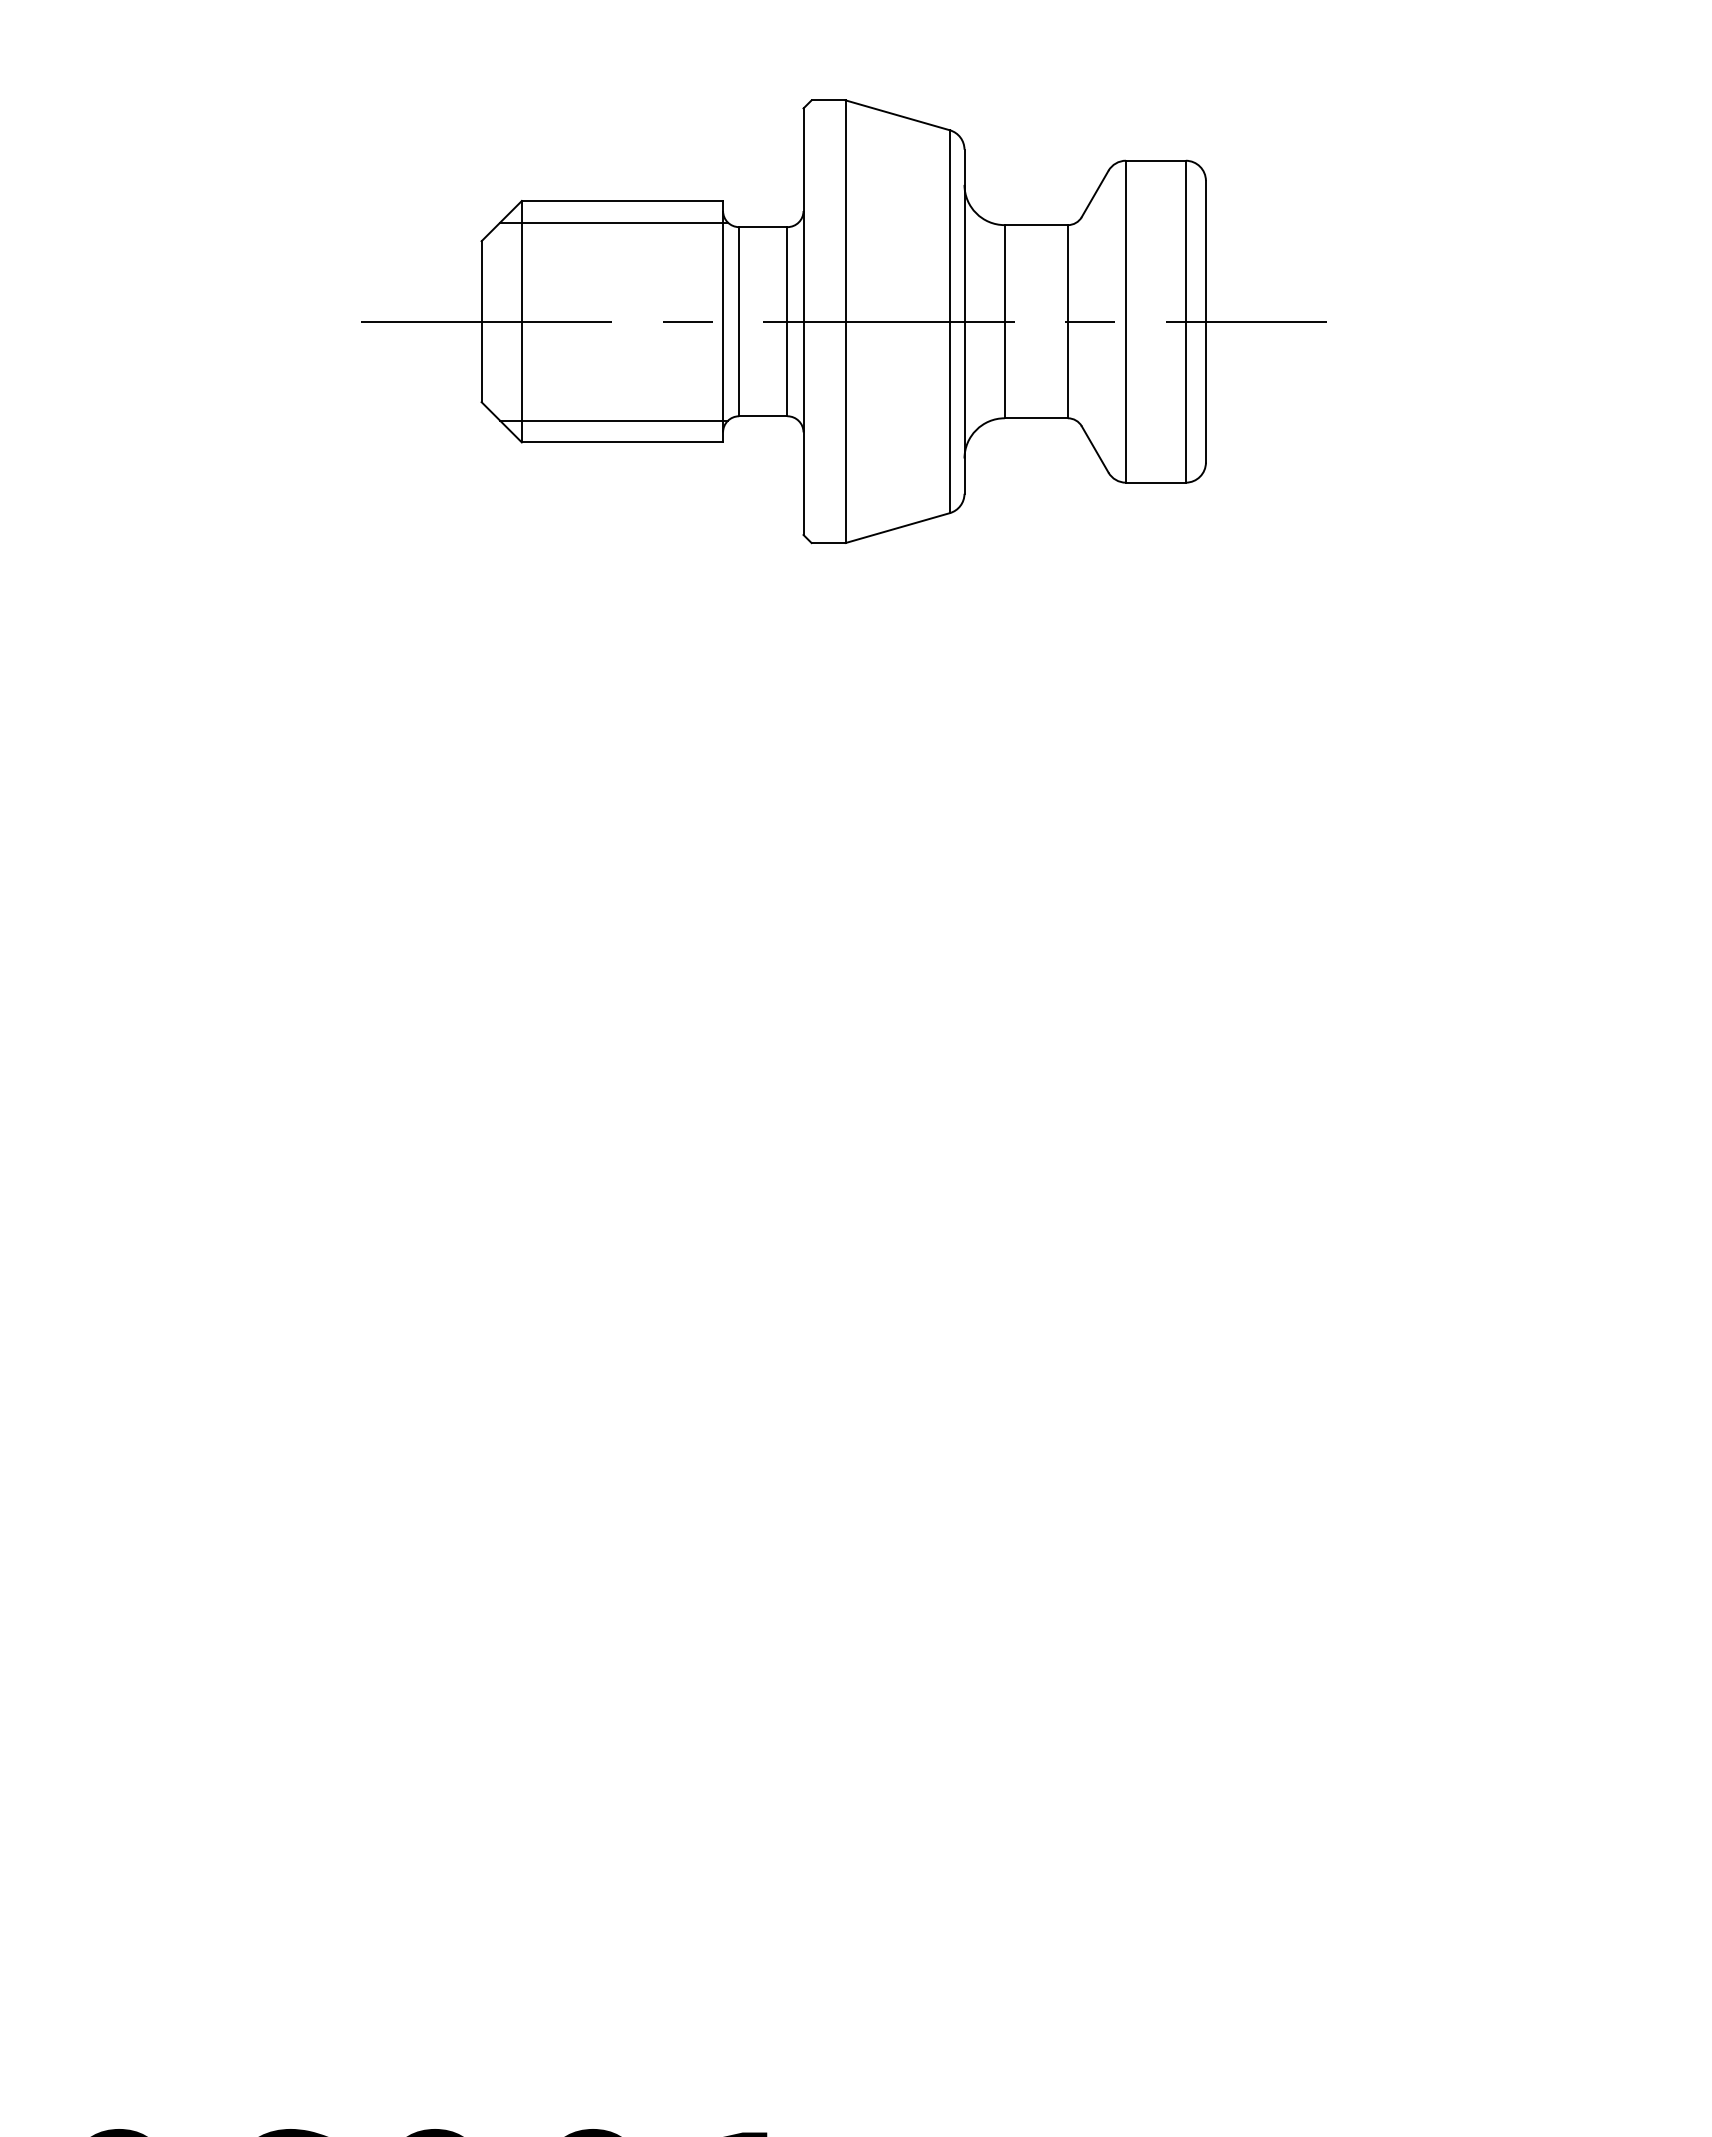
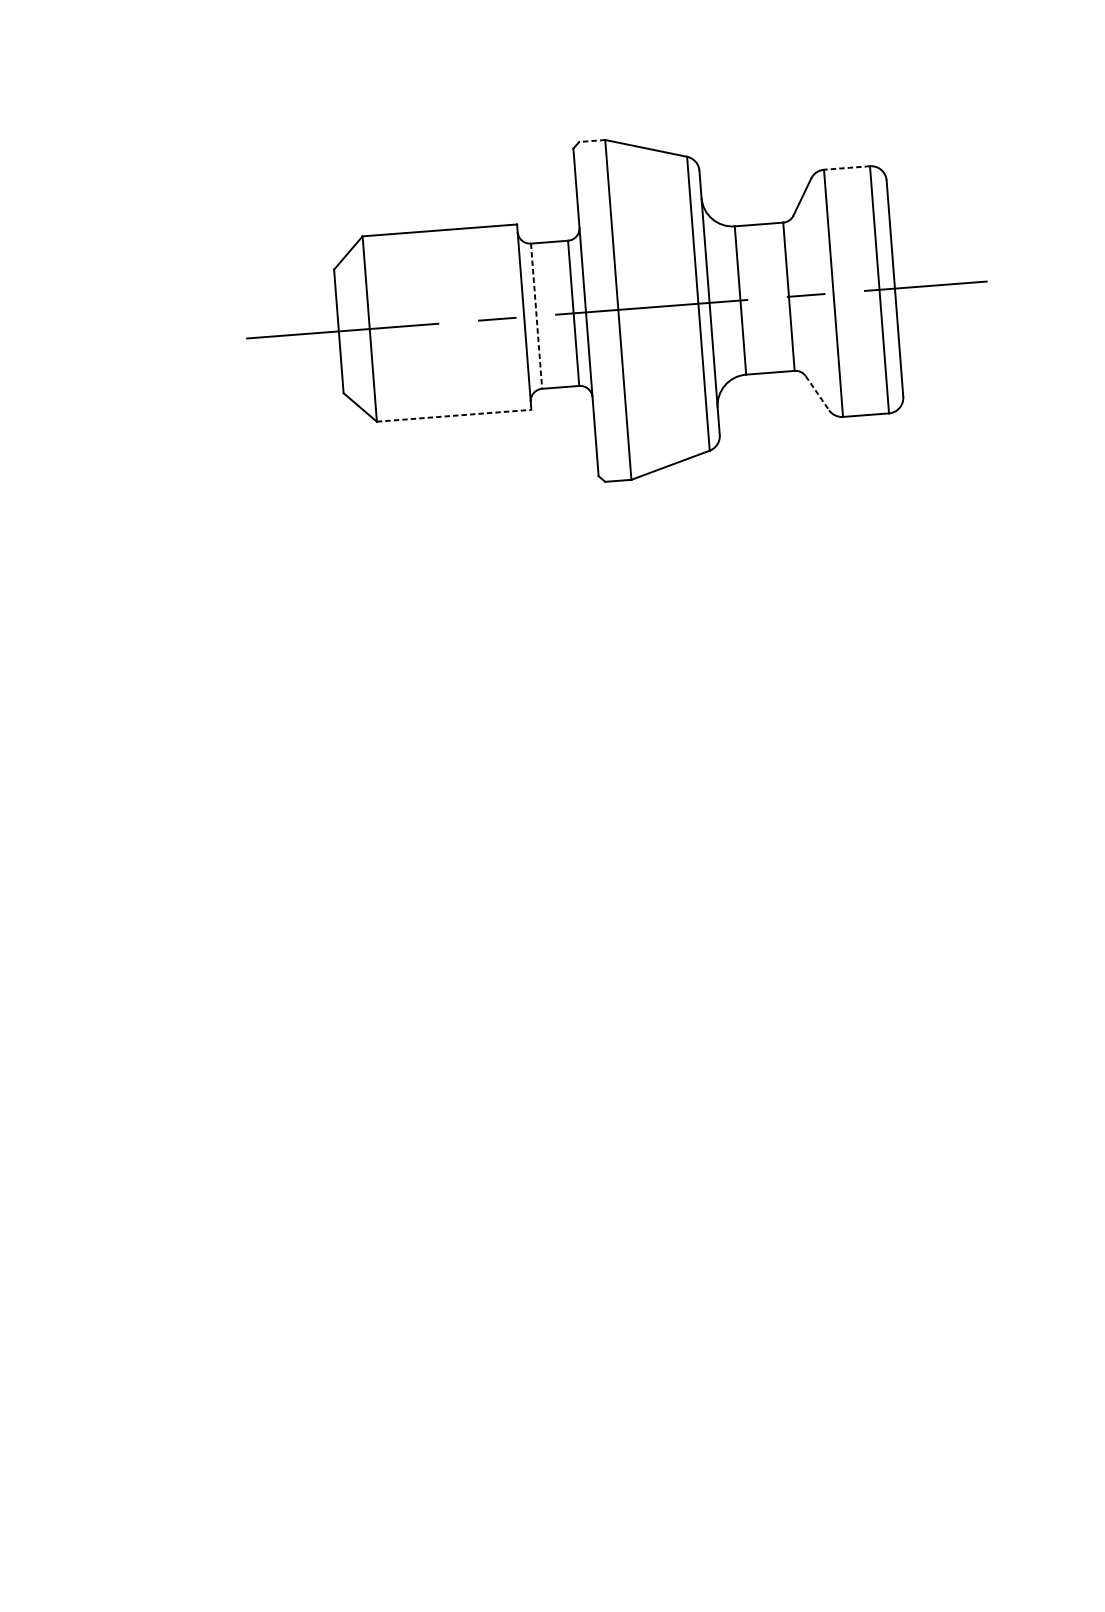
line: (828, 100) -> (592, 141), solid -> dashed
line: (1155, 160) -> (846, 167), solid -> dashed
line: (614, 222) -> (435, 247), removed
line: (739, 321) -> (536, 316), solid -> dashed
line: (614, 420) -> (446, 399), removed
line: (622, 442) -> (454, 415), solid -> dashed
line: (1095, 449) -> (817, 393), solid -> dashed

